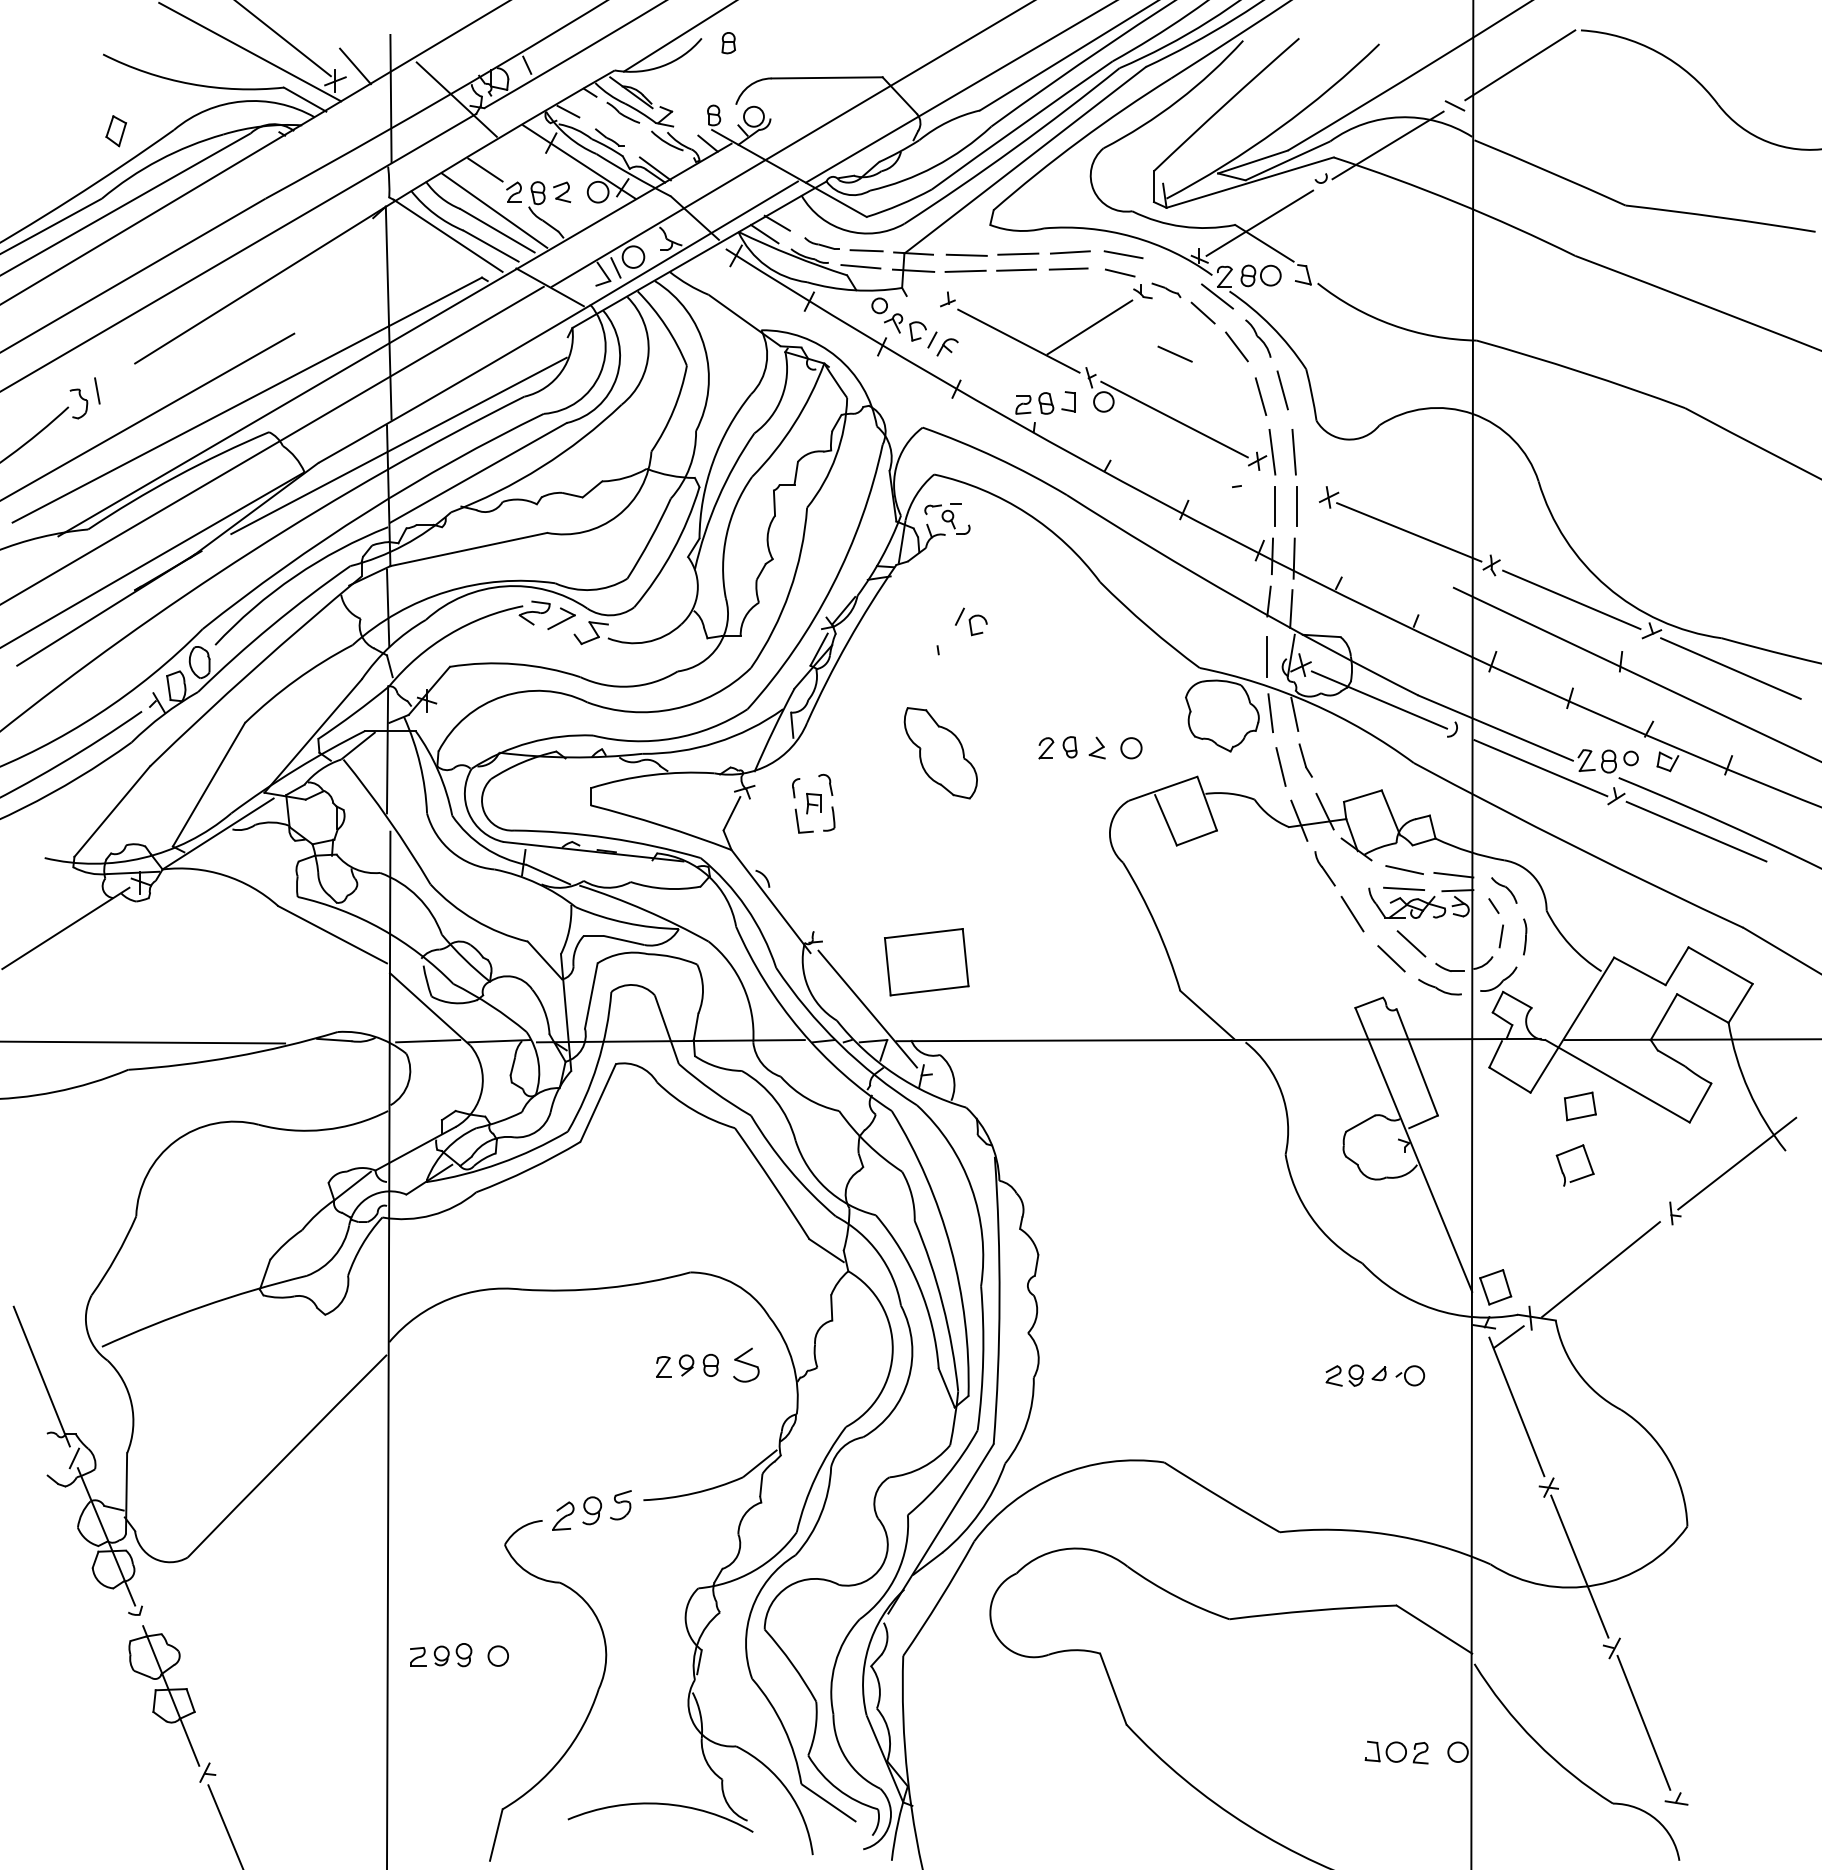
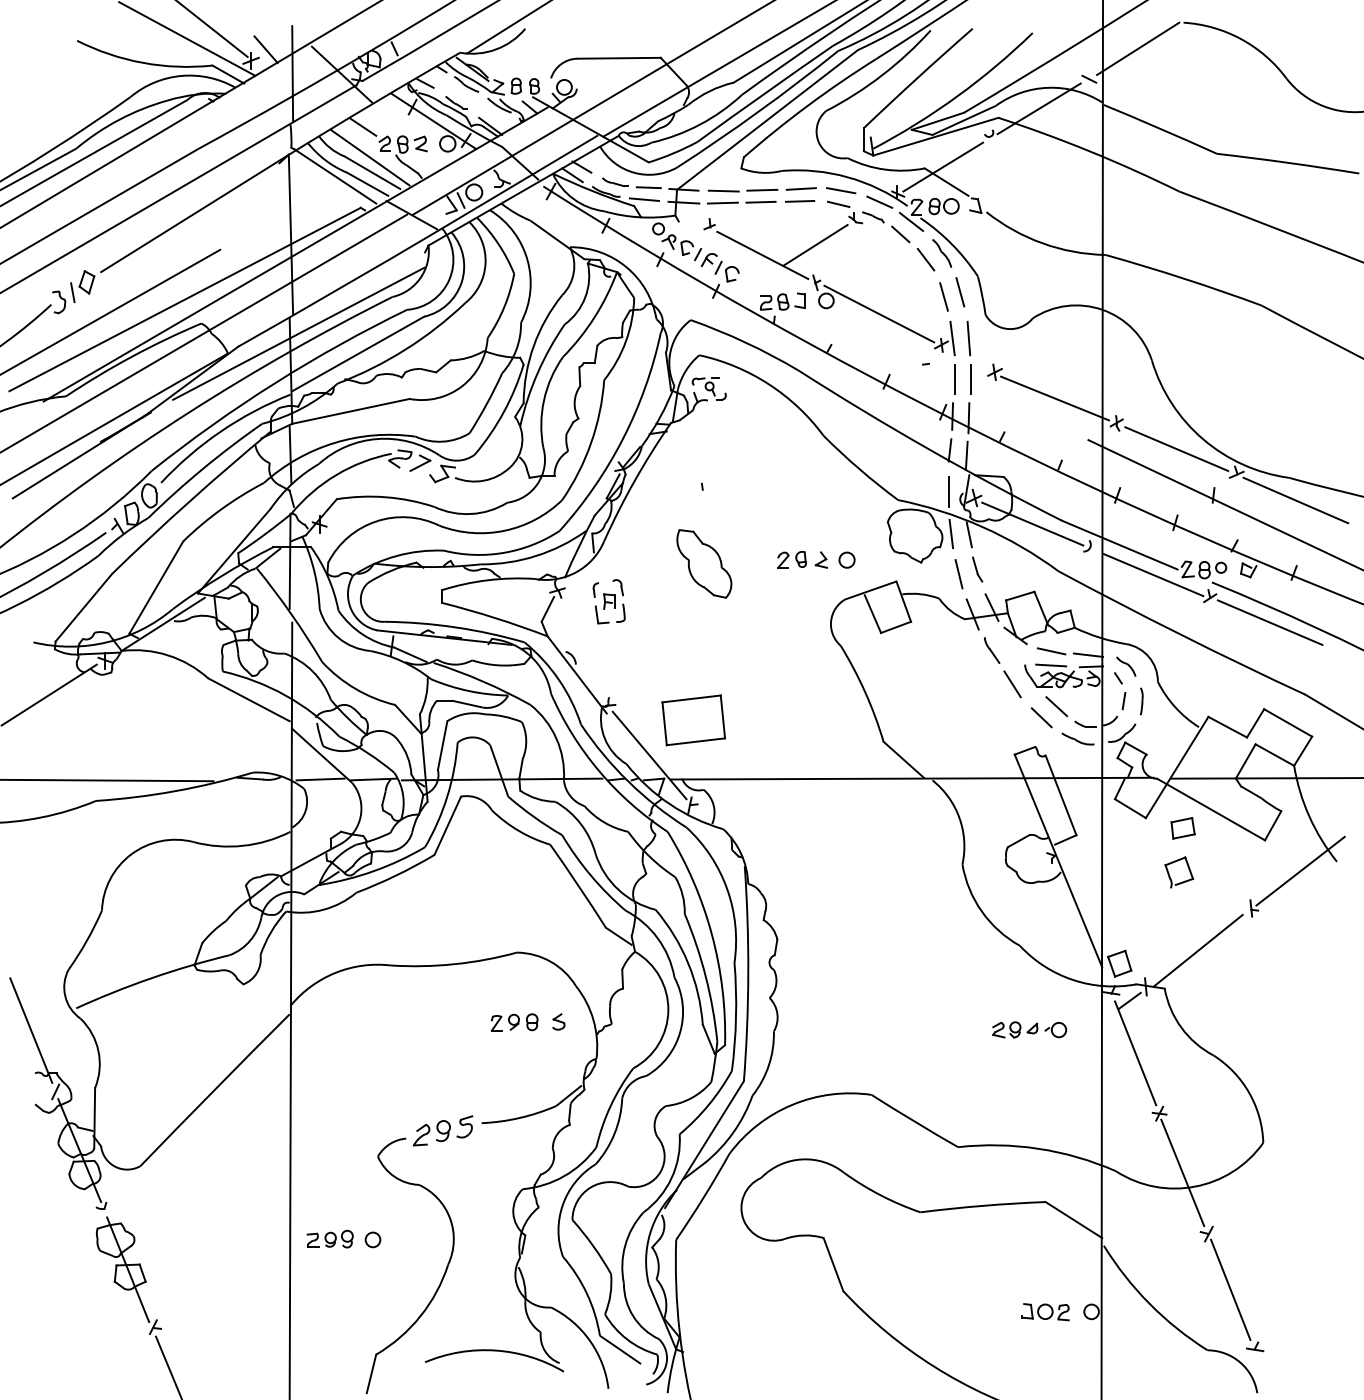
part: (728, 43) -> (516, 86), moved
part: (116, 131) -> (87, 282), moved
line: (1174, 353) -> (879, 201), moved
part: (971, 621) -> (727, 271), moved
part: (746, 1364) -> (558, 1021), size x0.62

